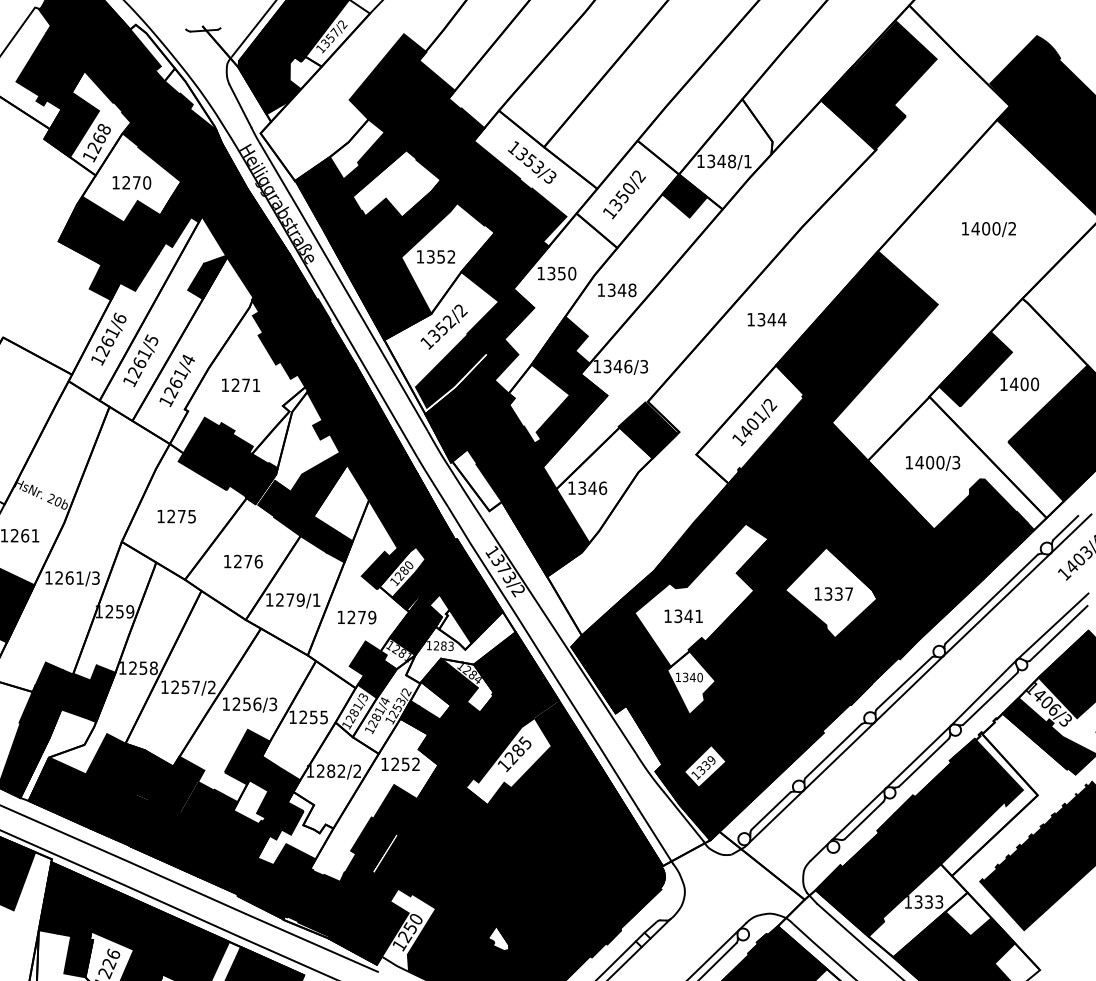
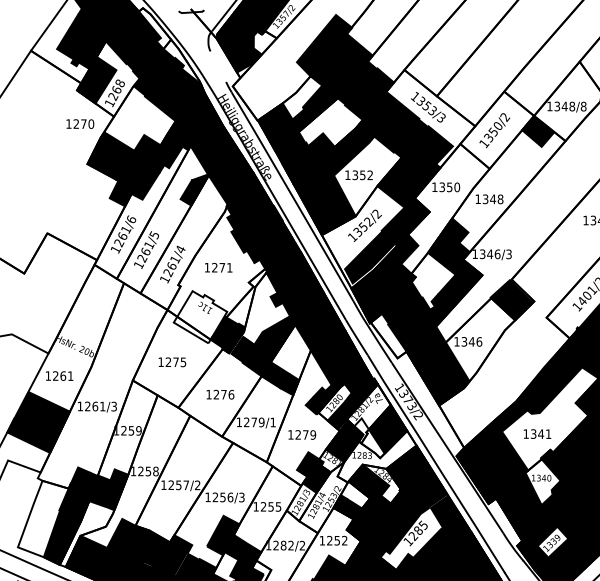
line: (240, 105) -> (218, 66), removed
text: (747, 161) -> (583, 106), 1348/1 -> 1348/8
text: (131, 182) -> (80, 123), moved
fill: (215, 453) -> (200, 316), removed
fill: (449, 578) -> (368, 406), removed

